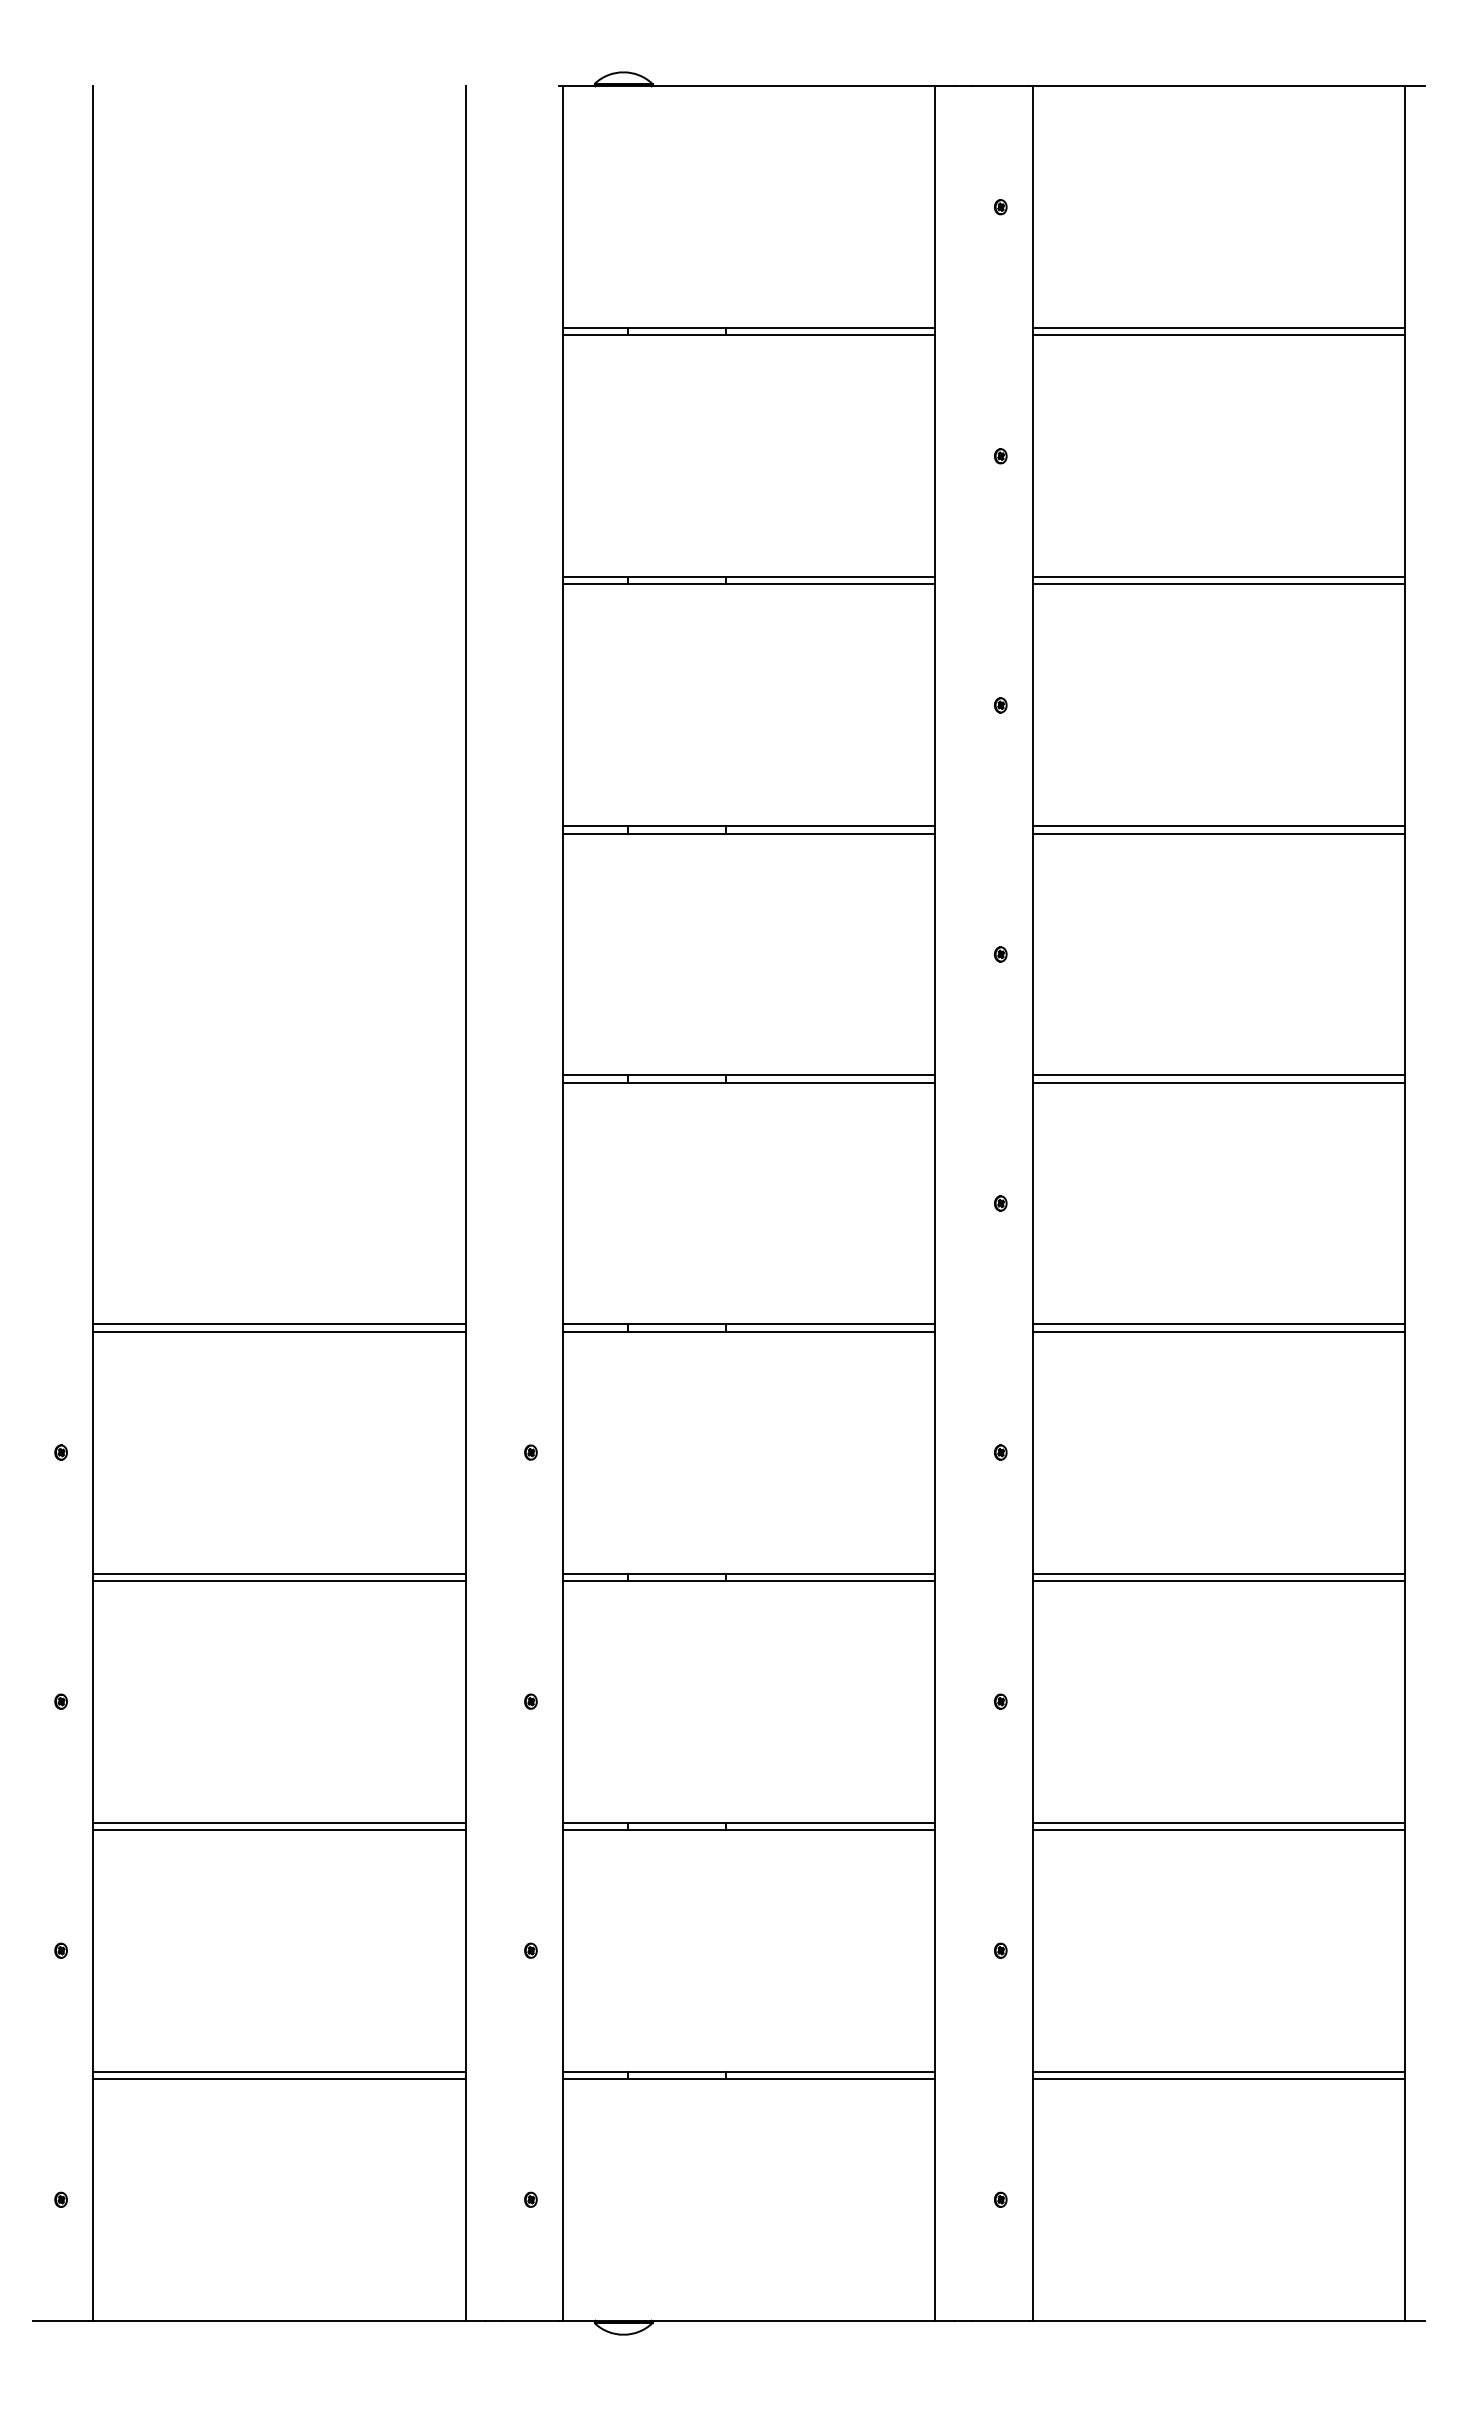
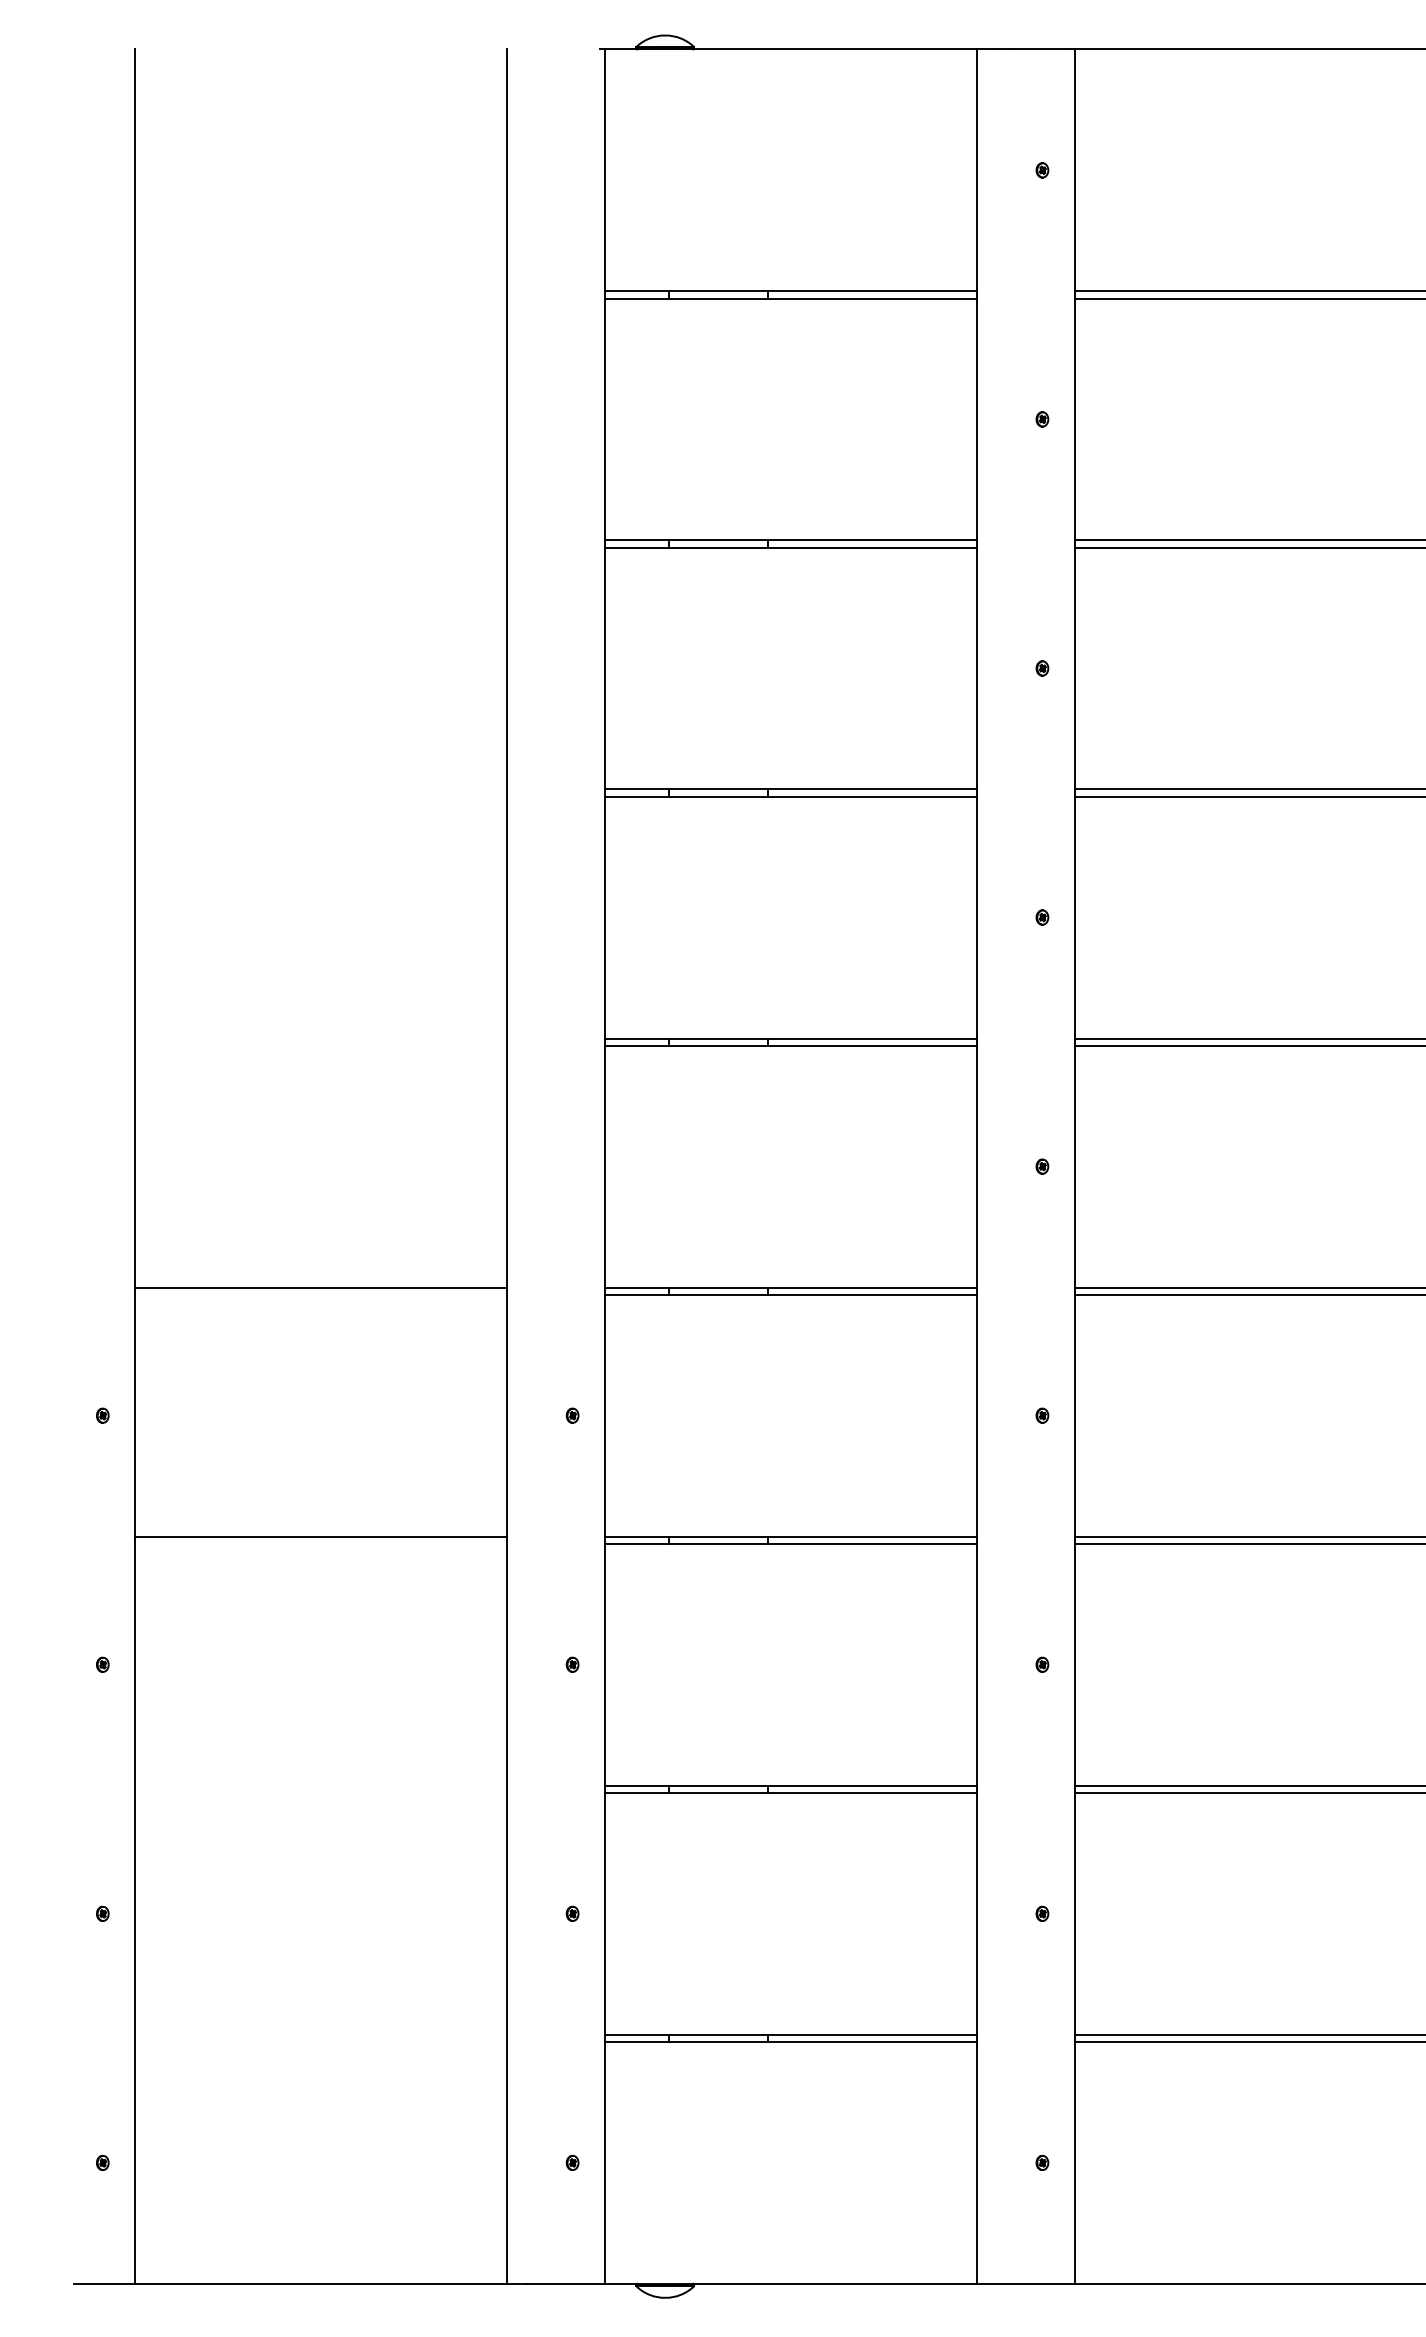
line: (279, 1331) -> (321, 1294), removed
line: (279, 1580) -> (321, 1543), removed
line: (279, 1822) -> (321, 1785), removed
line: (279, 1829) -> (321, 1792), removed
line: (279, 2071) -> (321, 2034), removed
line: (279, 2078) -> (321, 2041), removed

